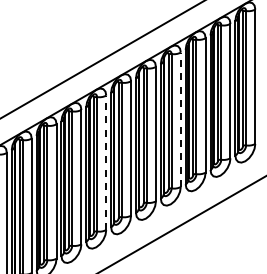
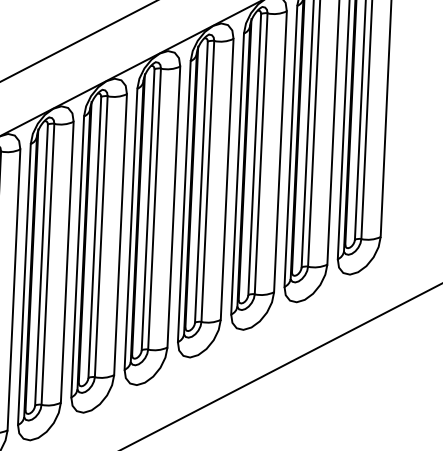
line: (180, 119) -> (226, 178), dashed -> solid
line: (106, 162) -> (67, 261), dashed -> solid

